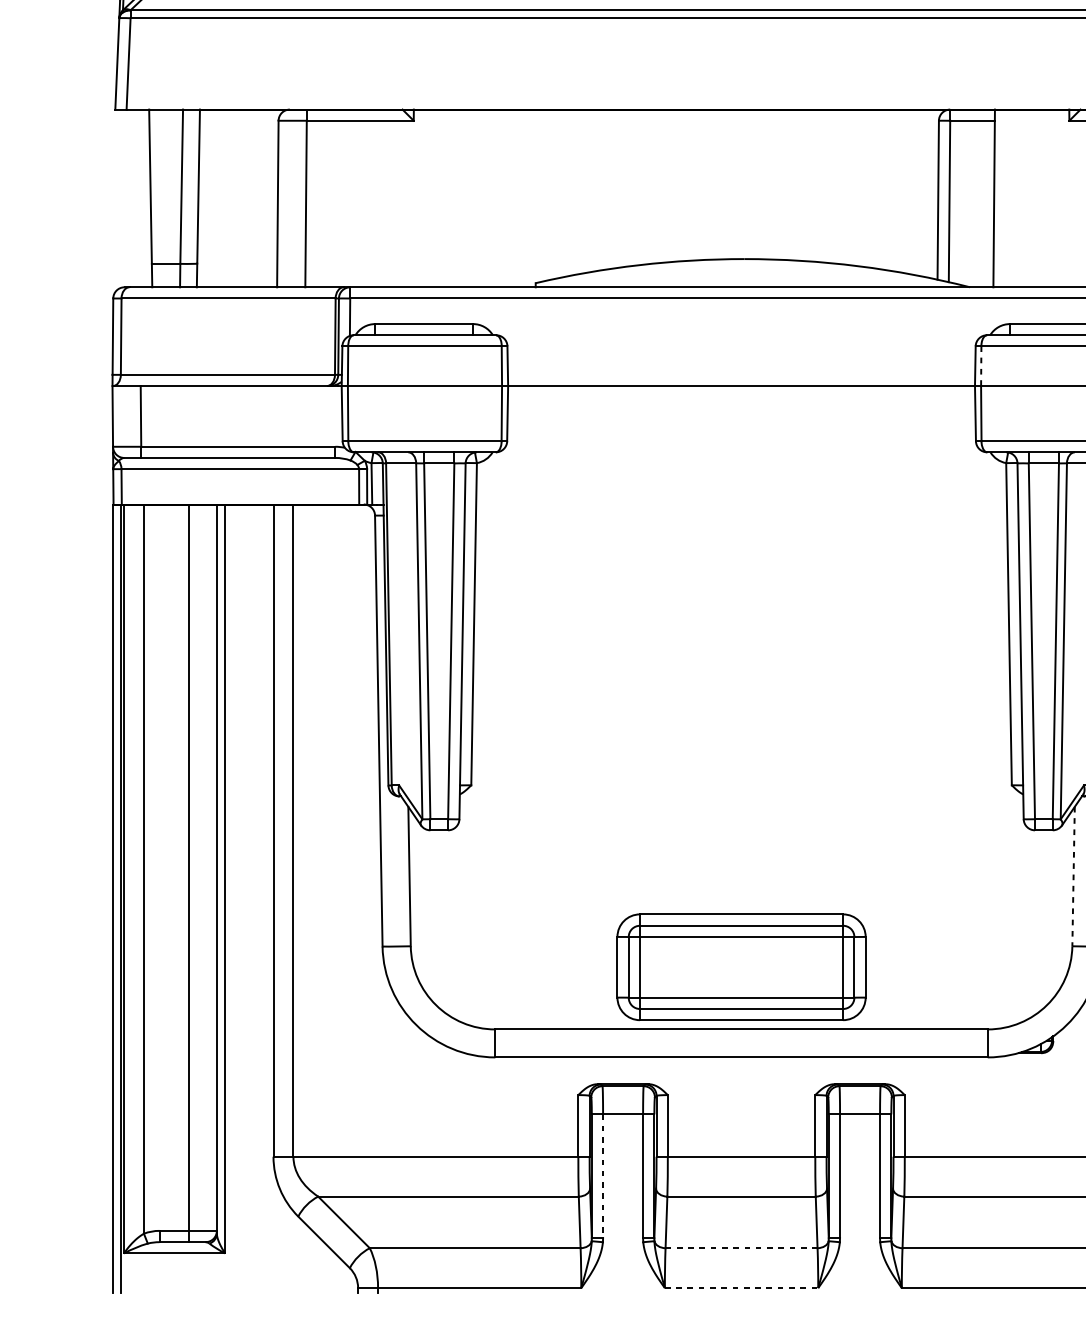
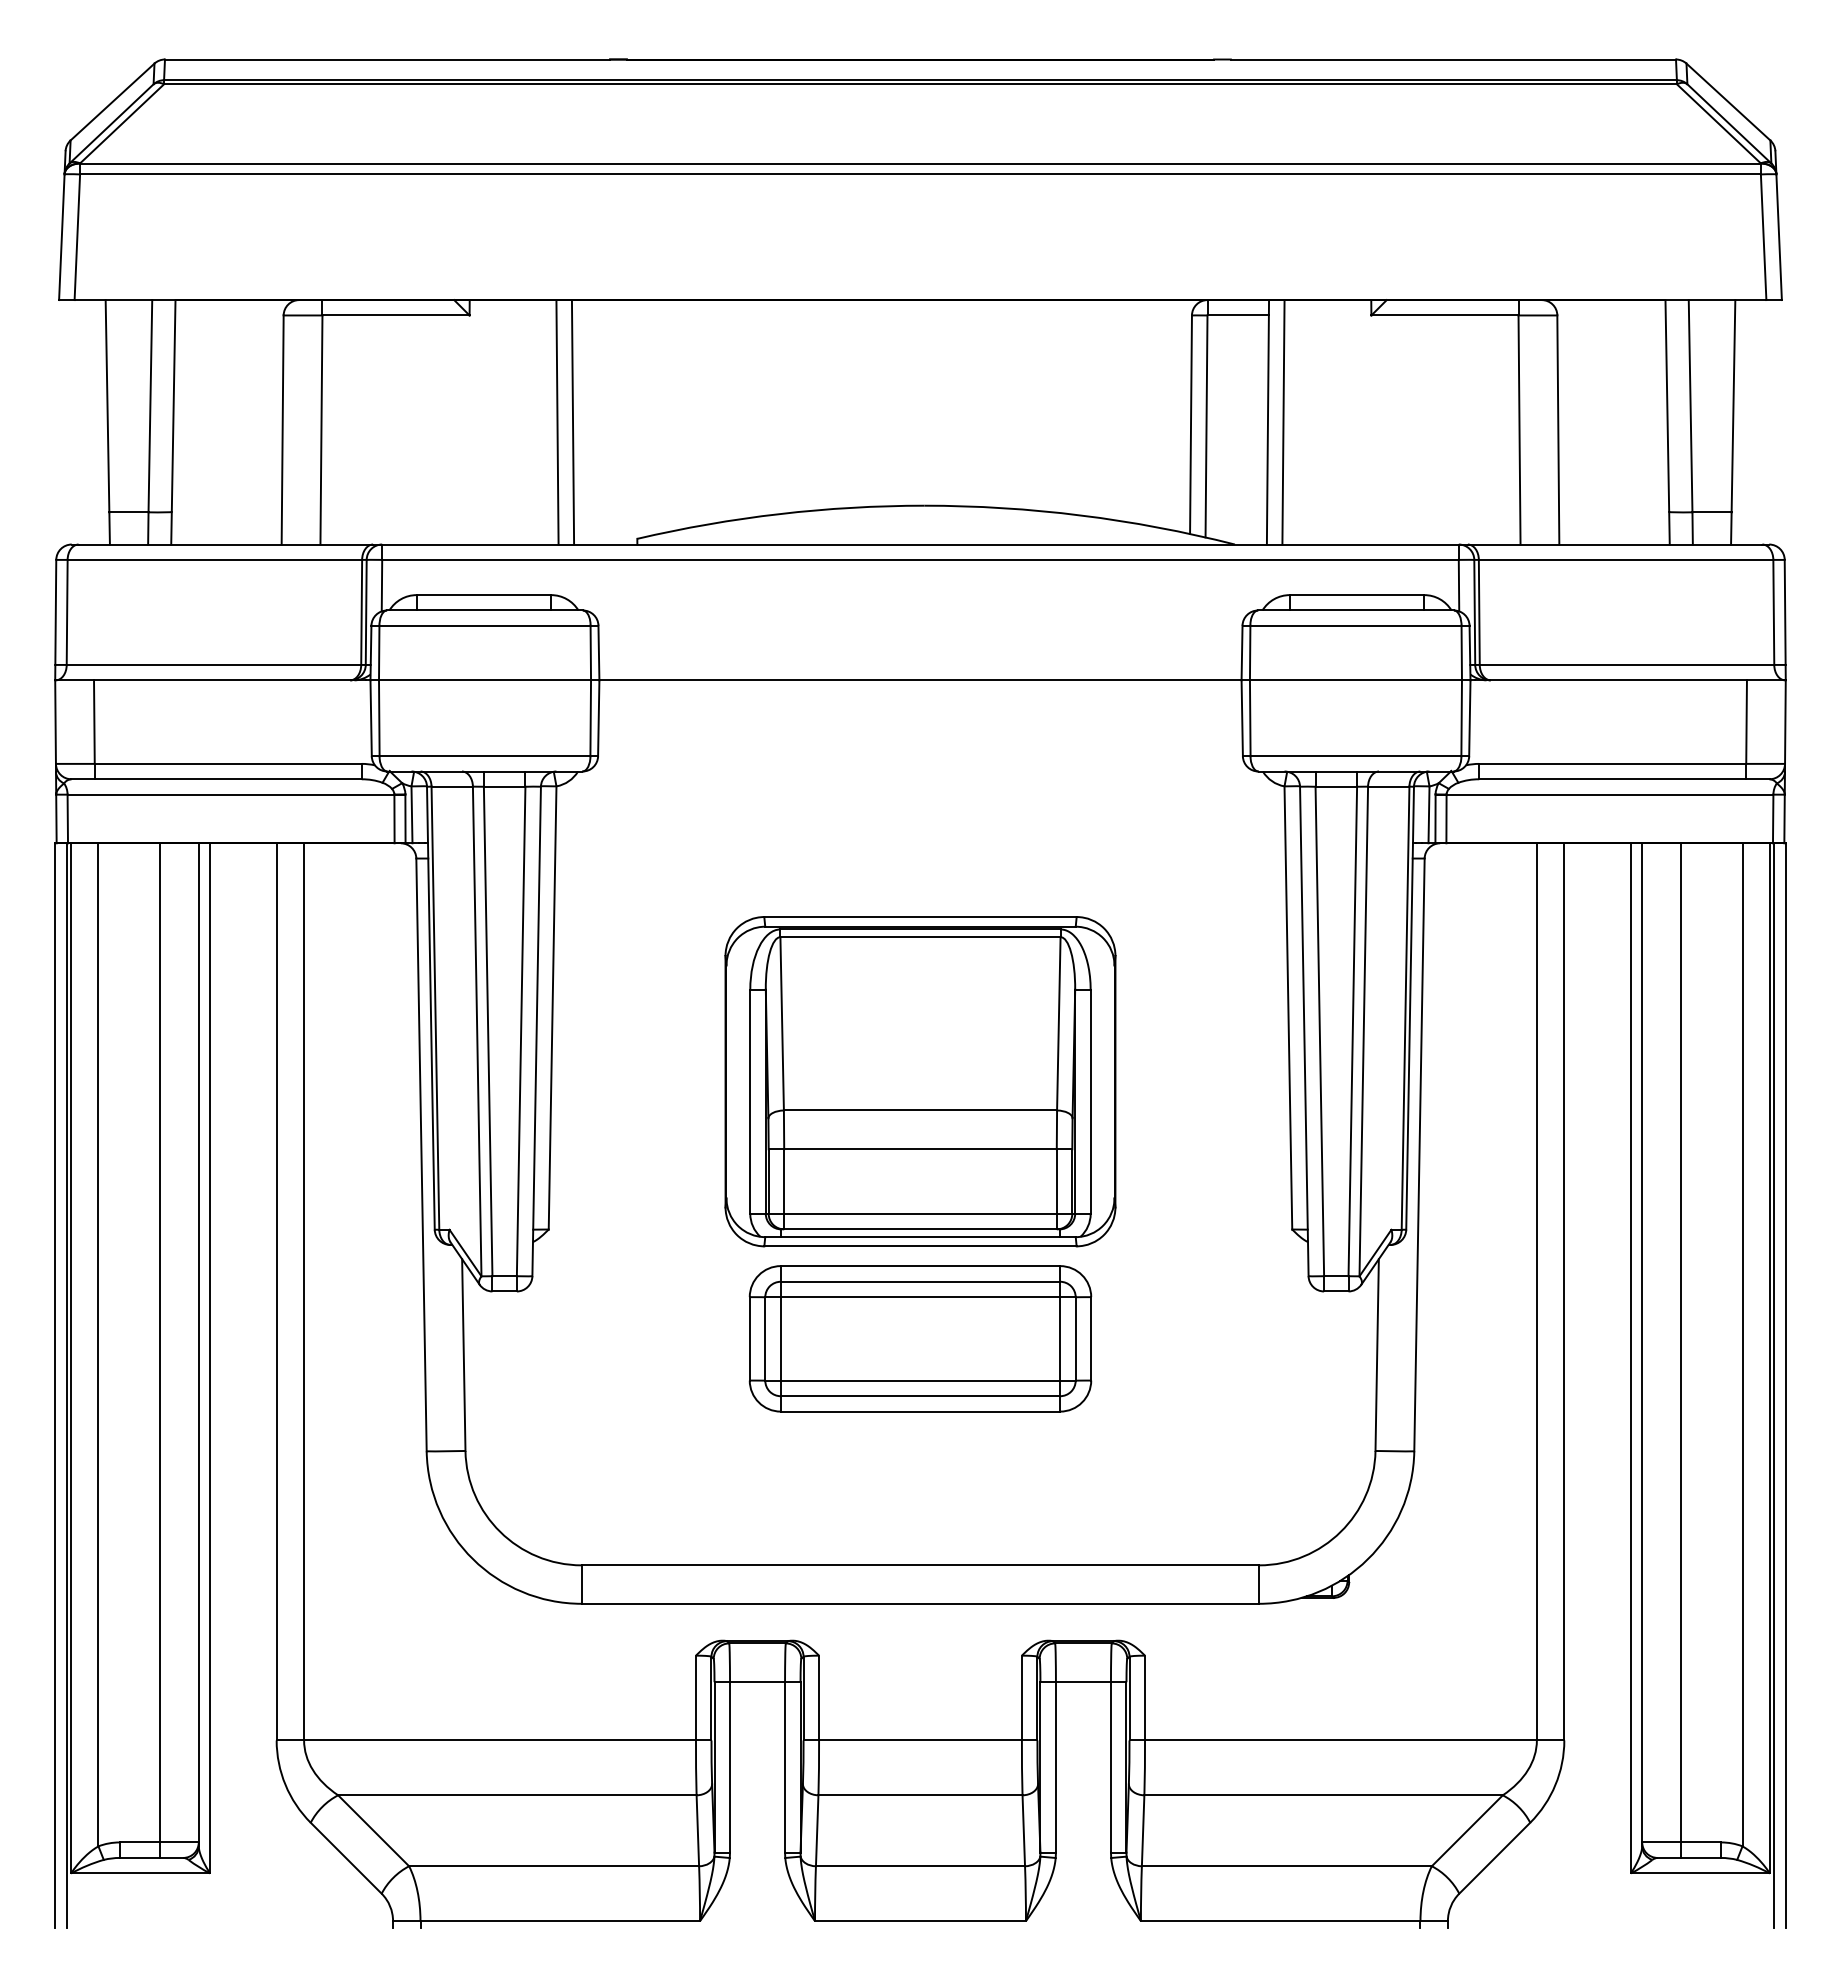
line: (477, 198) -> (557, 422), added
line: (488, 198) -> (572, 422), added
line: (1005, 198) -> (1283, 422), added
line: (981, 366) -> (1250, 653), dashed -> solid
part: (741, 677) -> (920, 1081), added
line: (1073, 876) -> (1377, 1355), dashed -> solid
part: (741, 967) -> (920, 1338), moved
line: (603, 1176) -> (730, 1767), dashed -> solid
line: (741, 1248) -> (920, 1866), dashed -> solid
line: (741, 1288) -> (920, 1921), dashed -> solid

